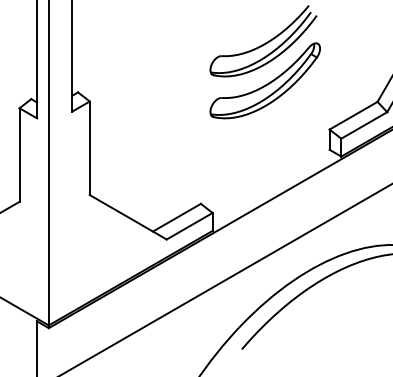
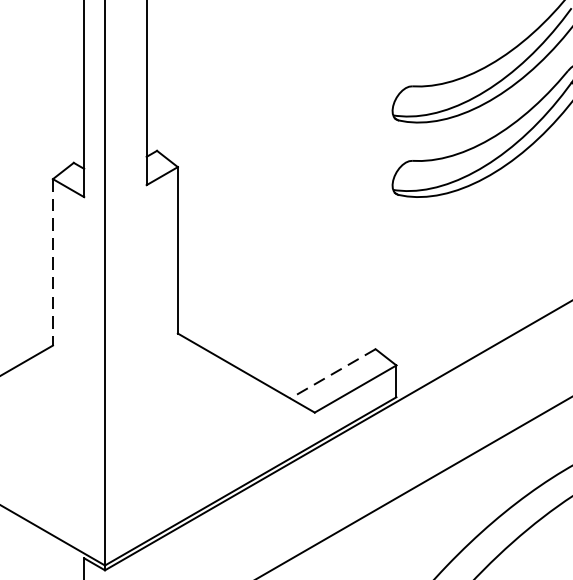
line: (19, 155) -> (52, 263), solid -> dashed
line: (176, 217) -> (332, 373), solid -> dashed

